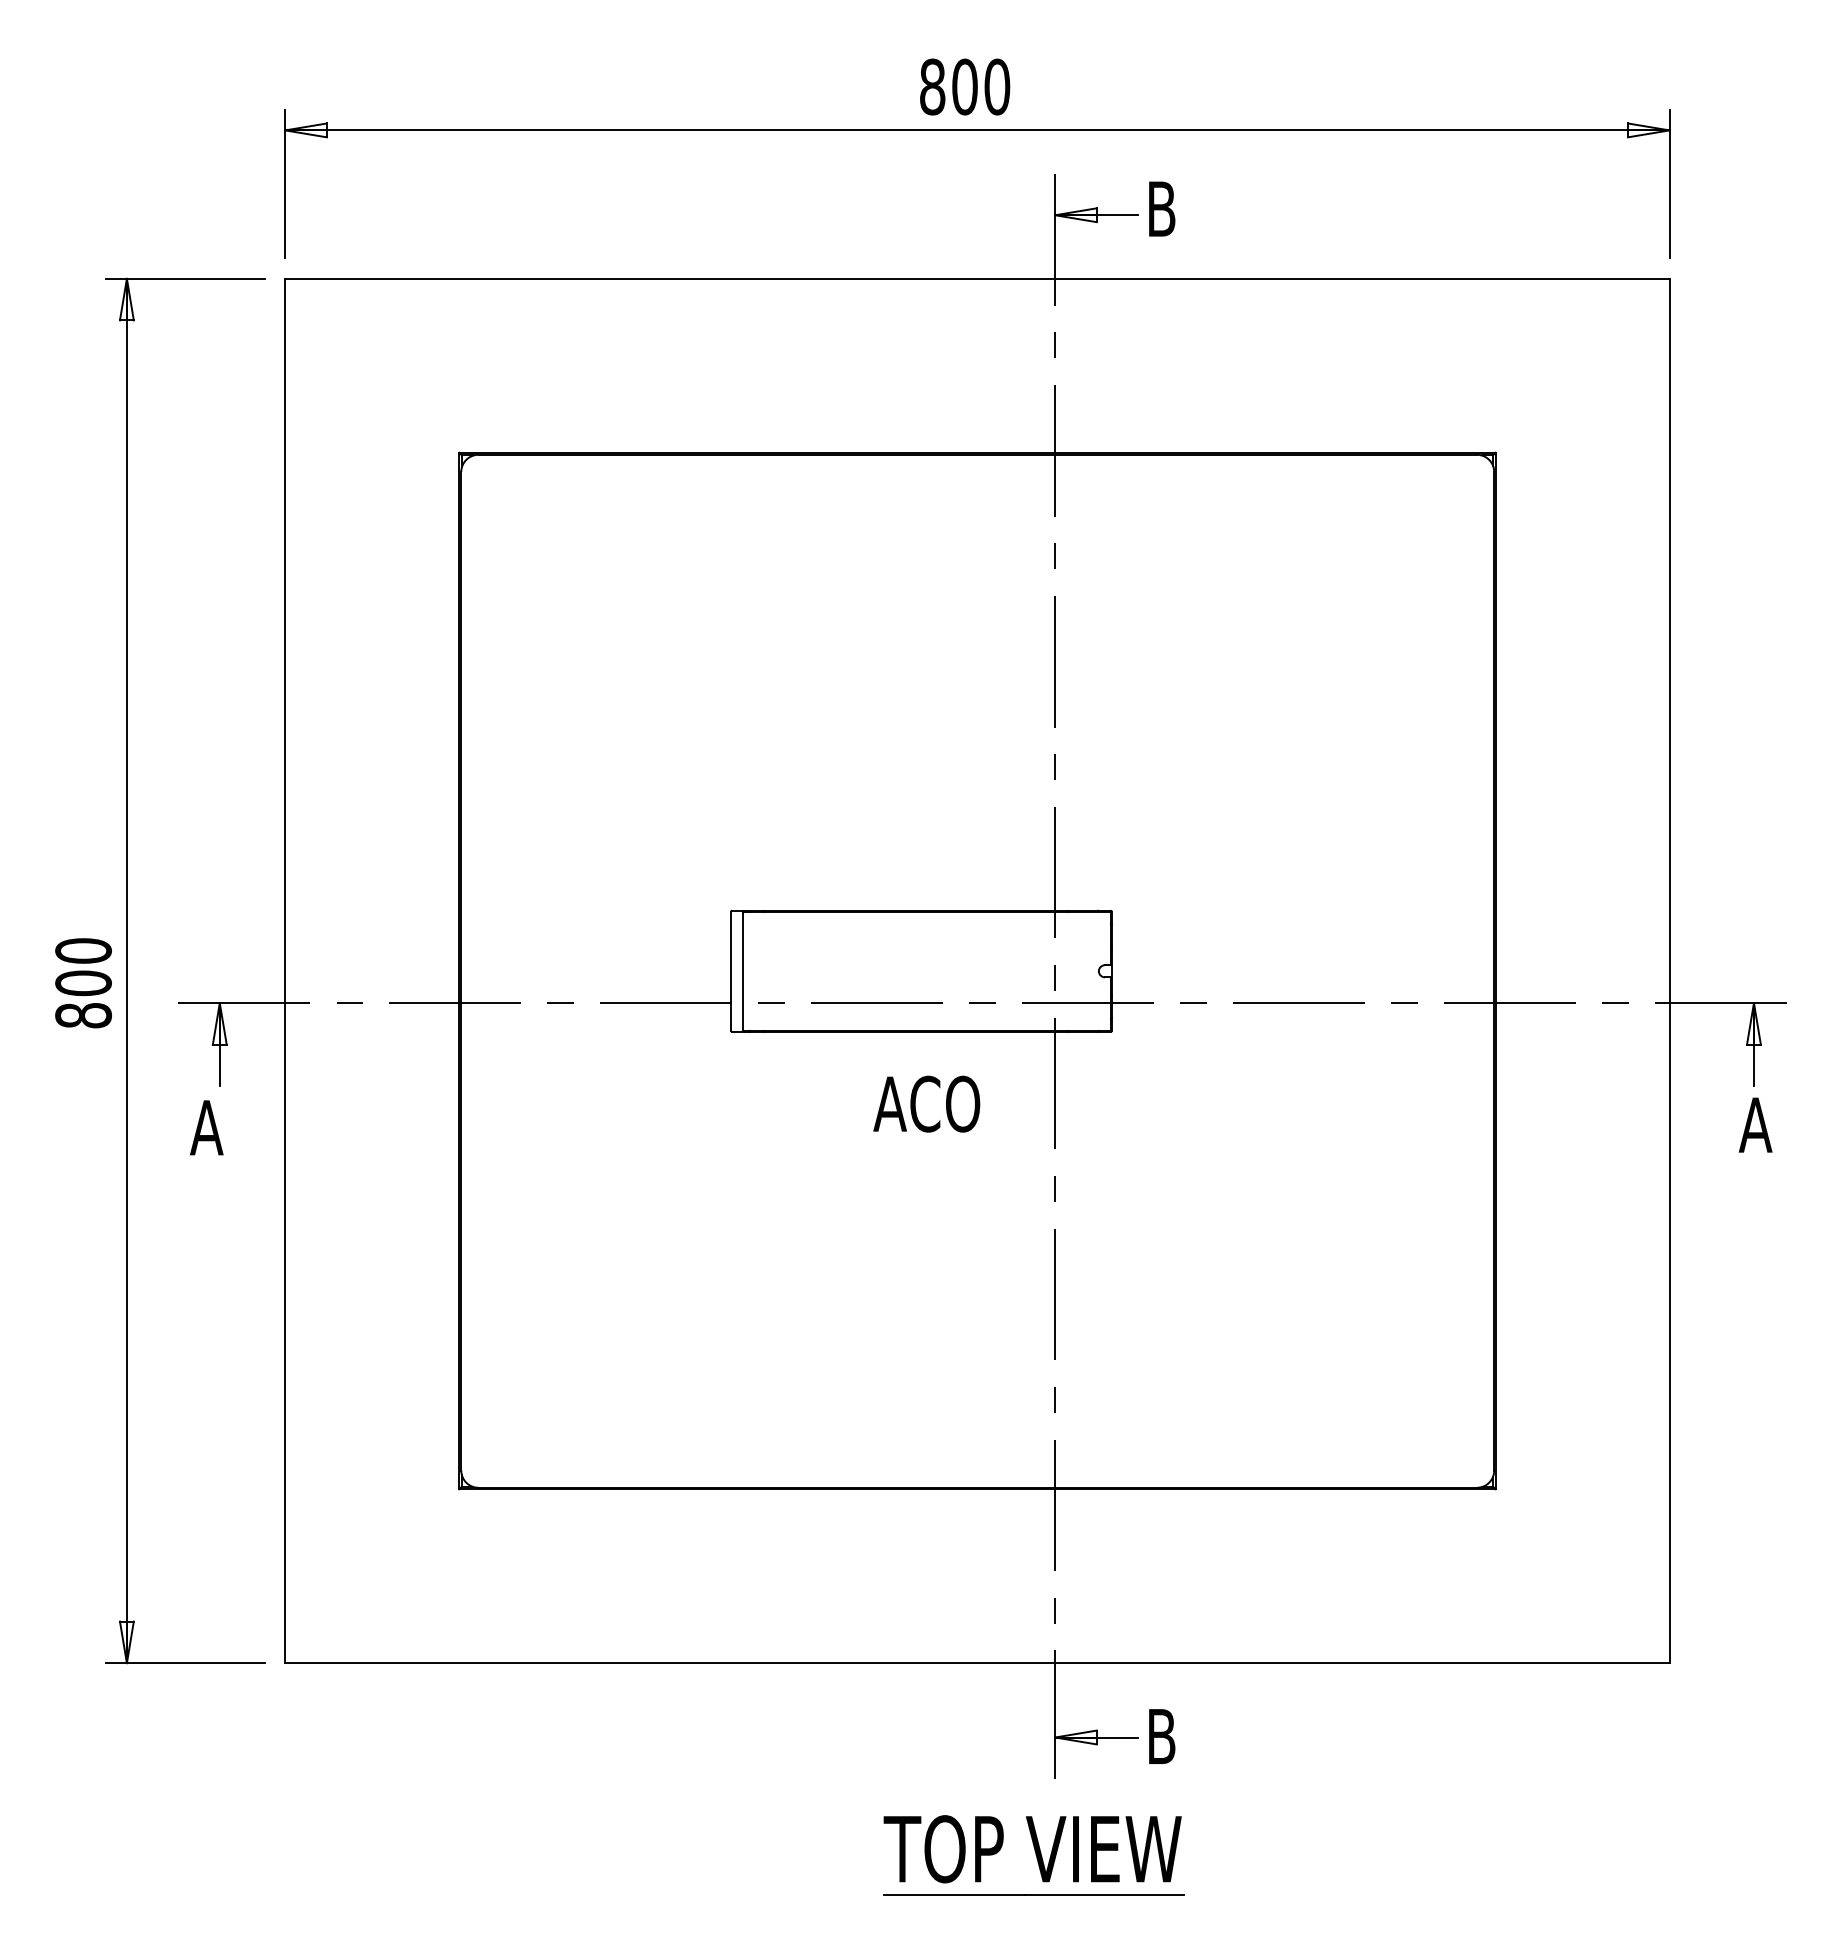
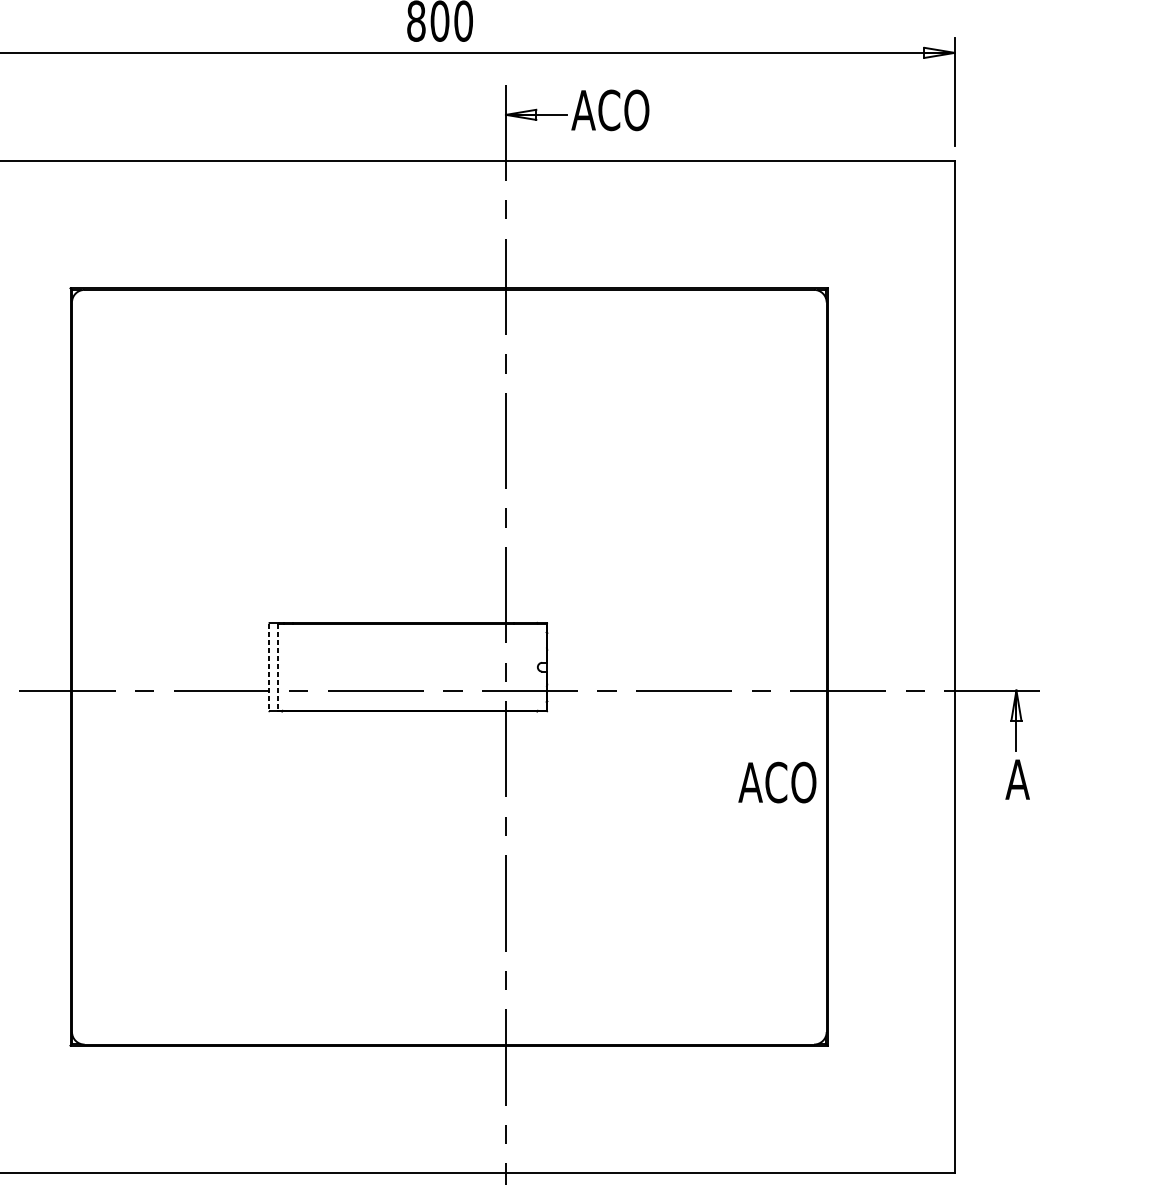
text: (1197, 208) -> (609, 109), B -> ACO
line: (731, 971) -> (269, 667), solid -> dashed
line: (743, 971) -> (278, 667), solid -> dashed
text: (926, 1103) -> (777, 782), moved

